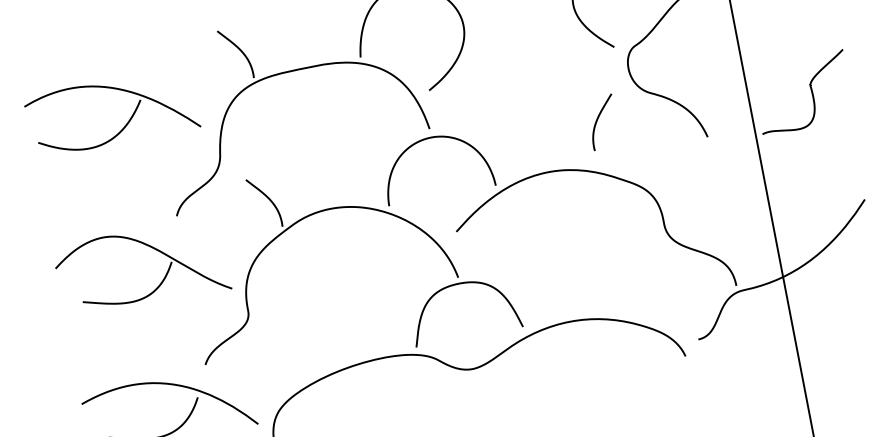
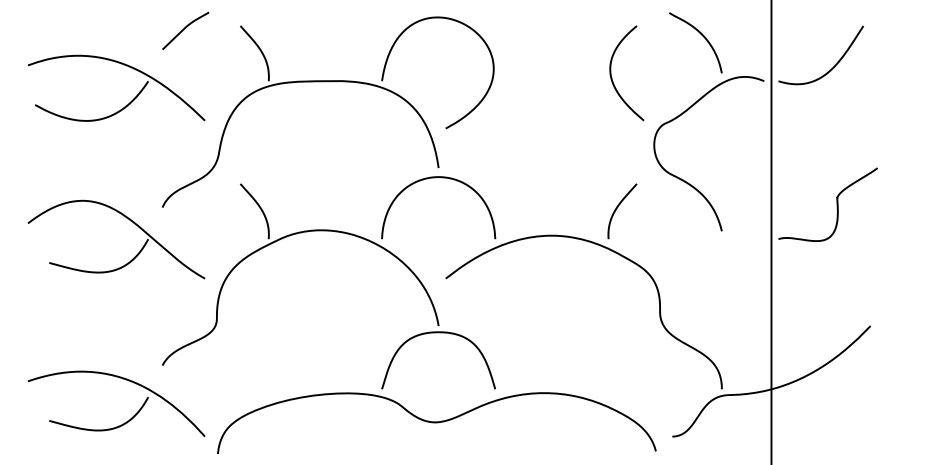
curve: (165, 44) -> (184, 29), added
curve: (598, 119) -> (618, 207), moved
part: (151, 248) -> (130, 221), moved

